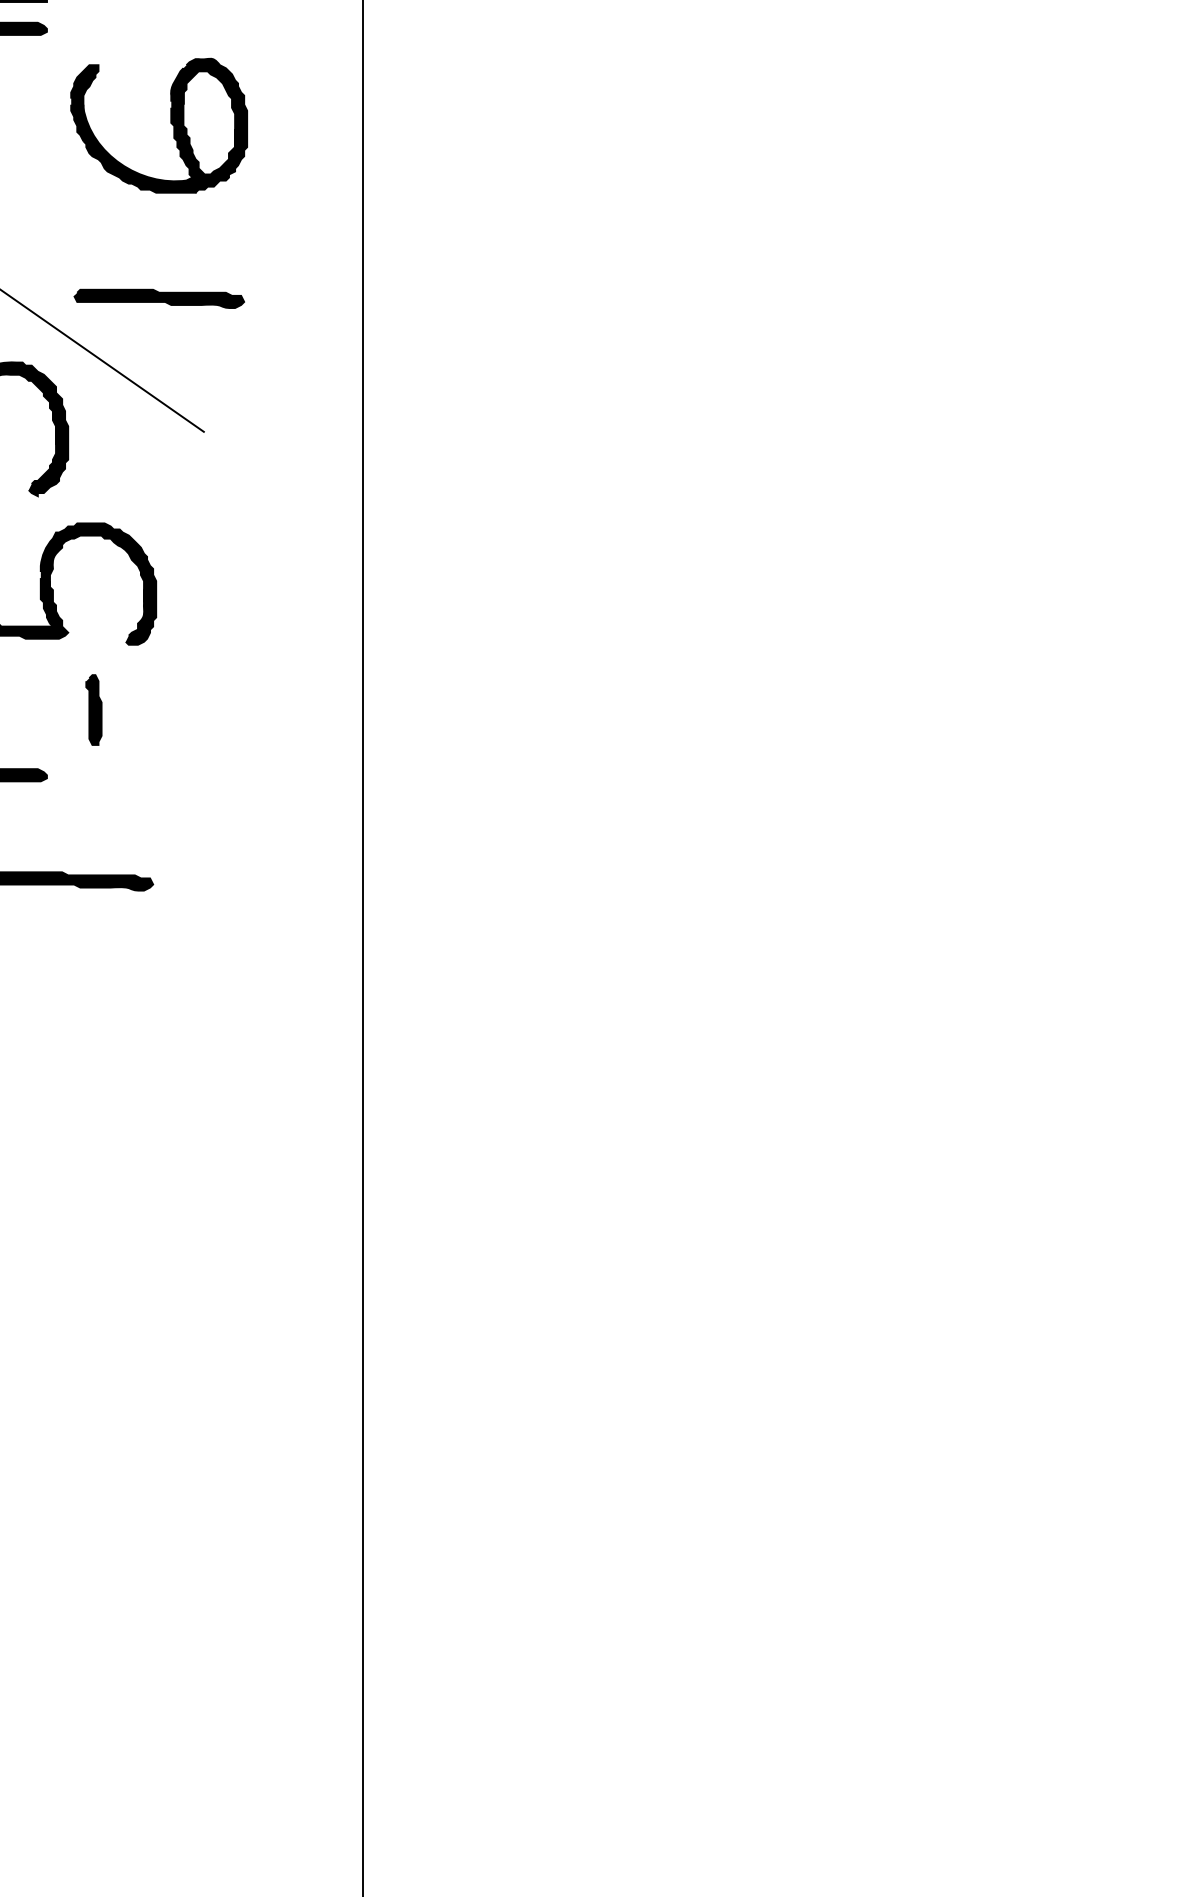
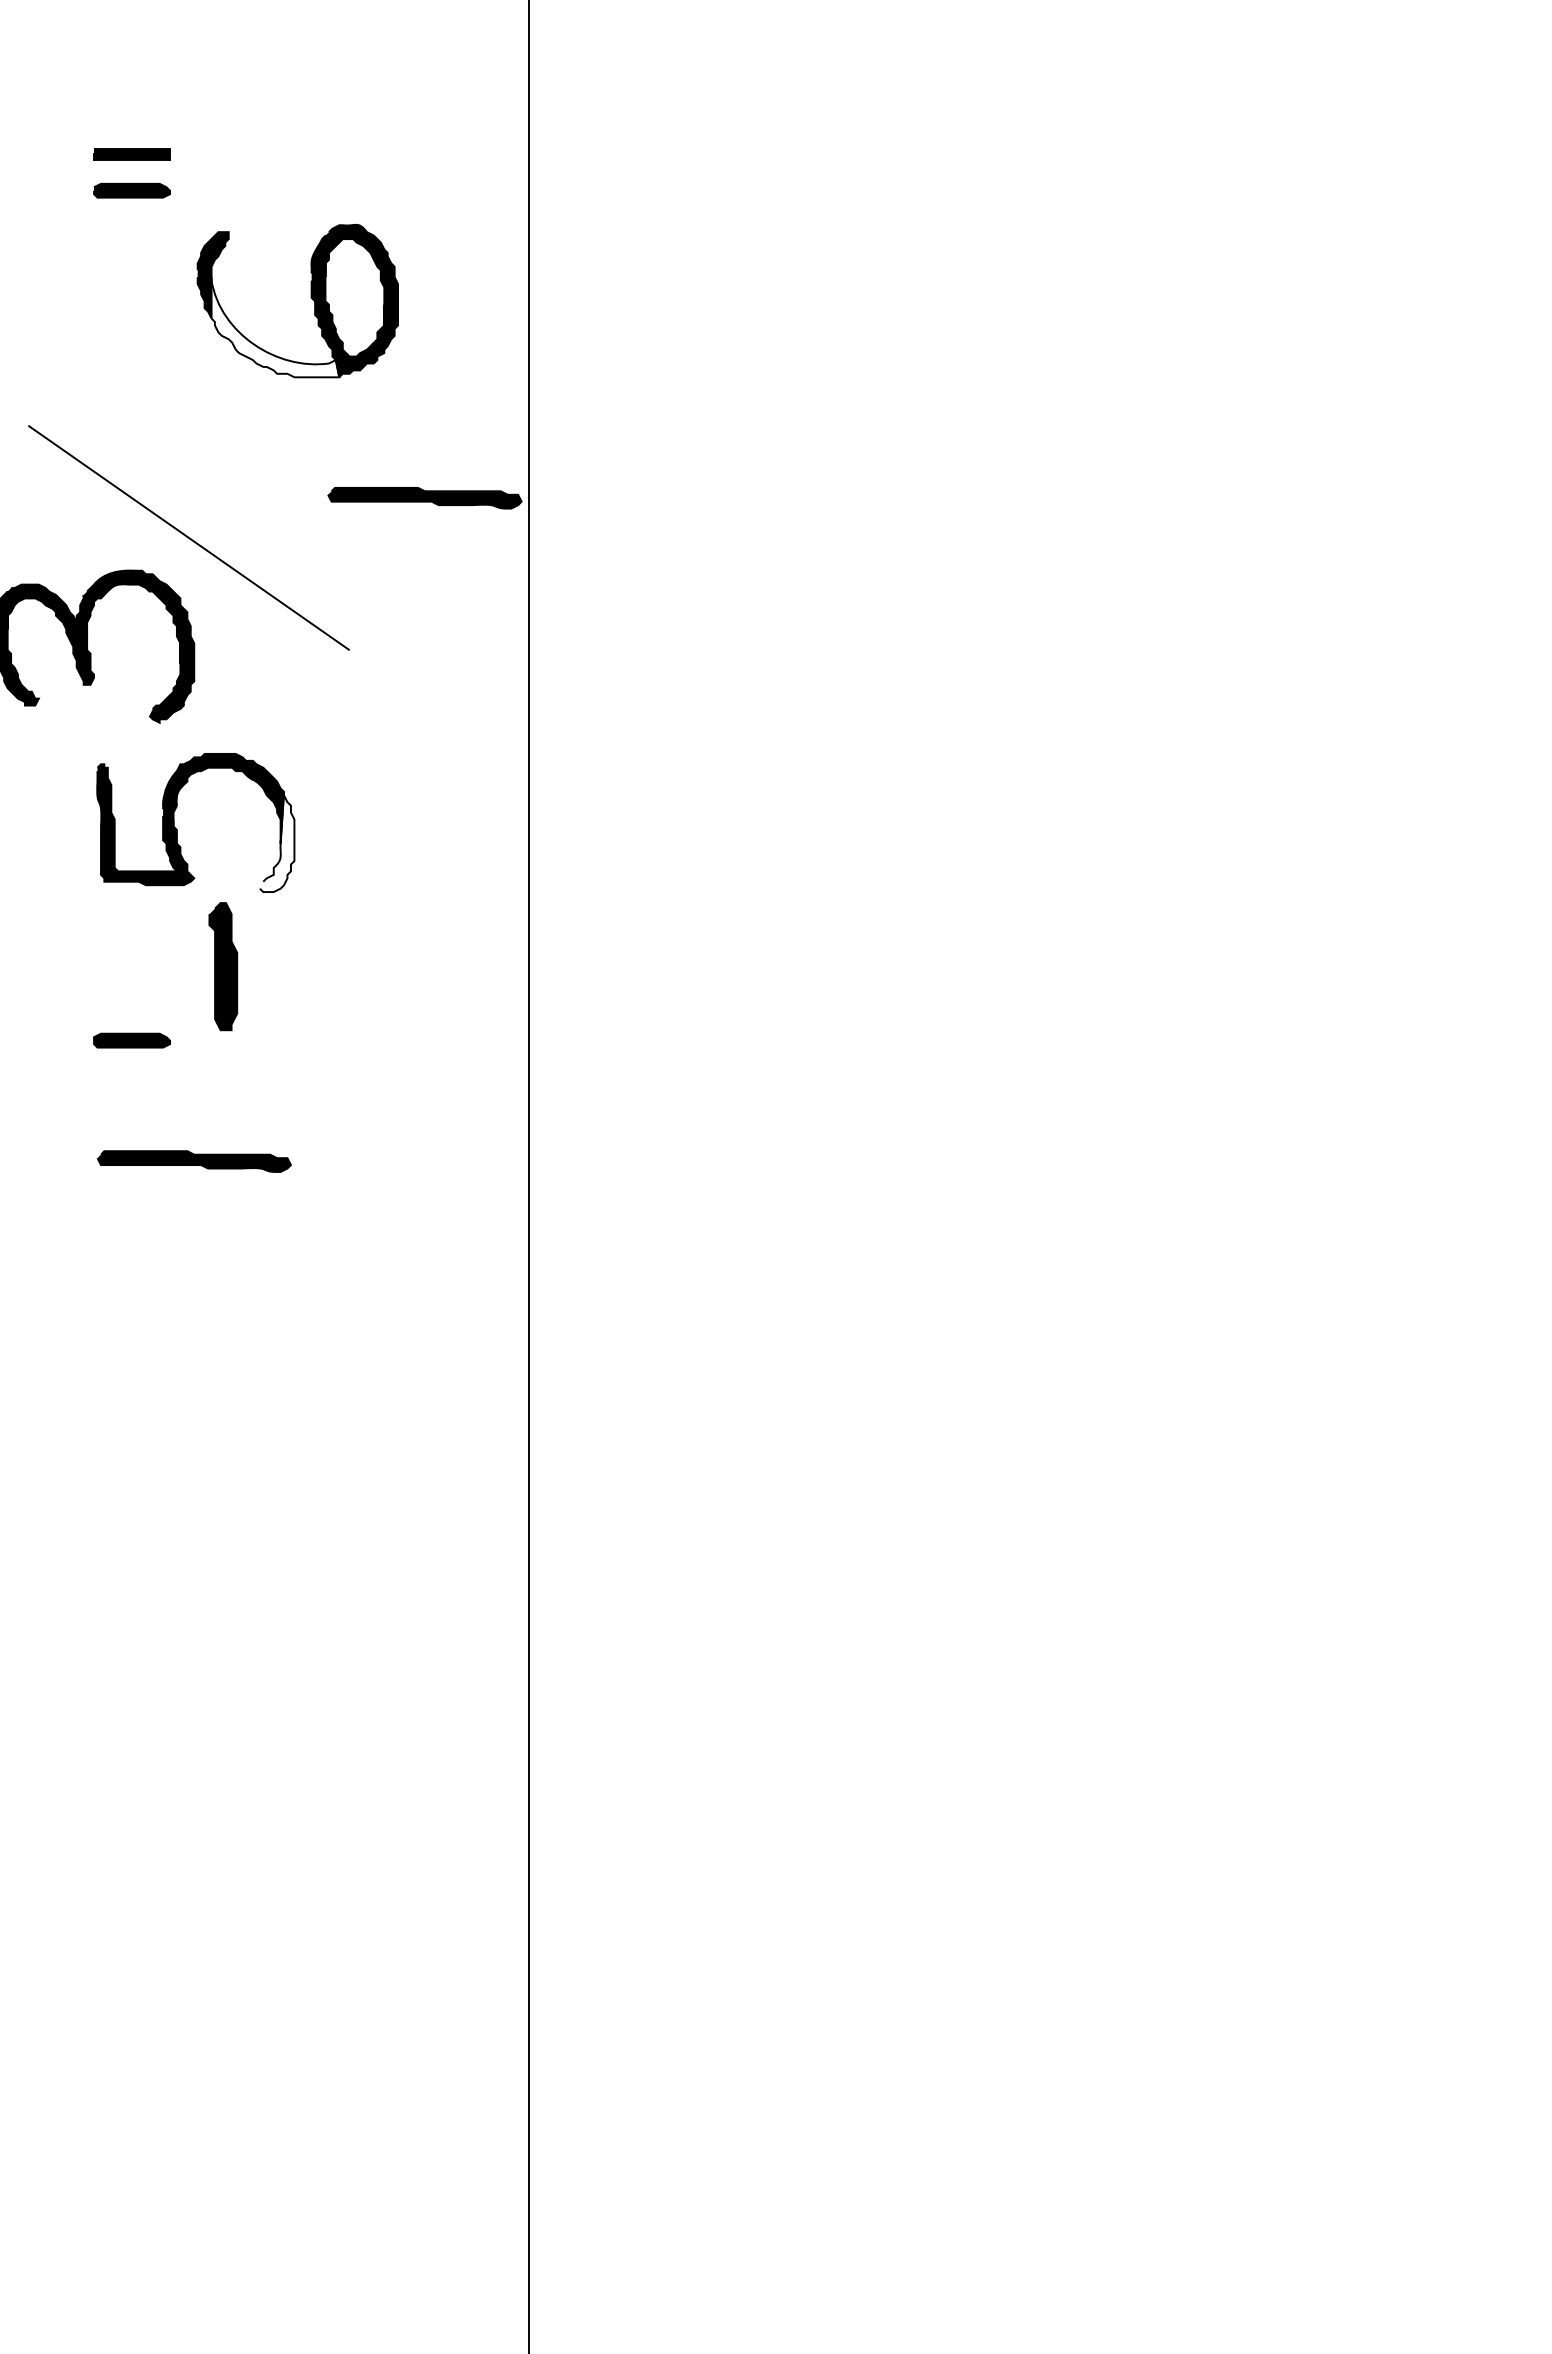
fill: (139, 148) -> (275, 327), removed
part: (158, 299) -> (424, 498), moved
fill: (140, 600) -> (276, 841), removed
part: (93, 709) -> (223, 965), size x1.6

